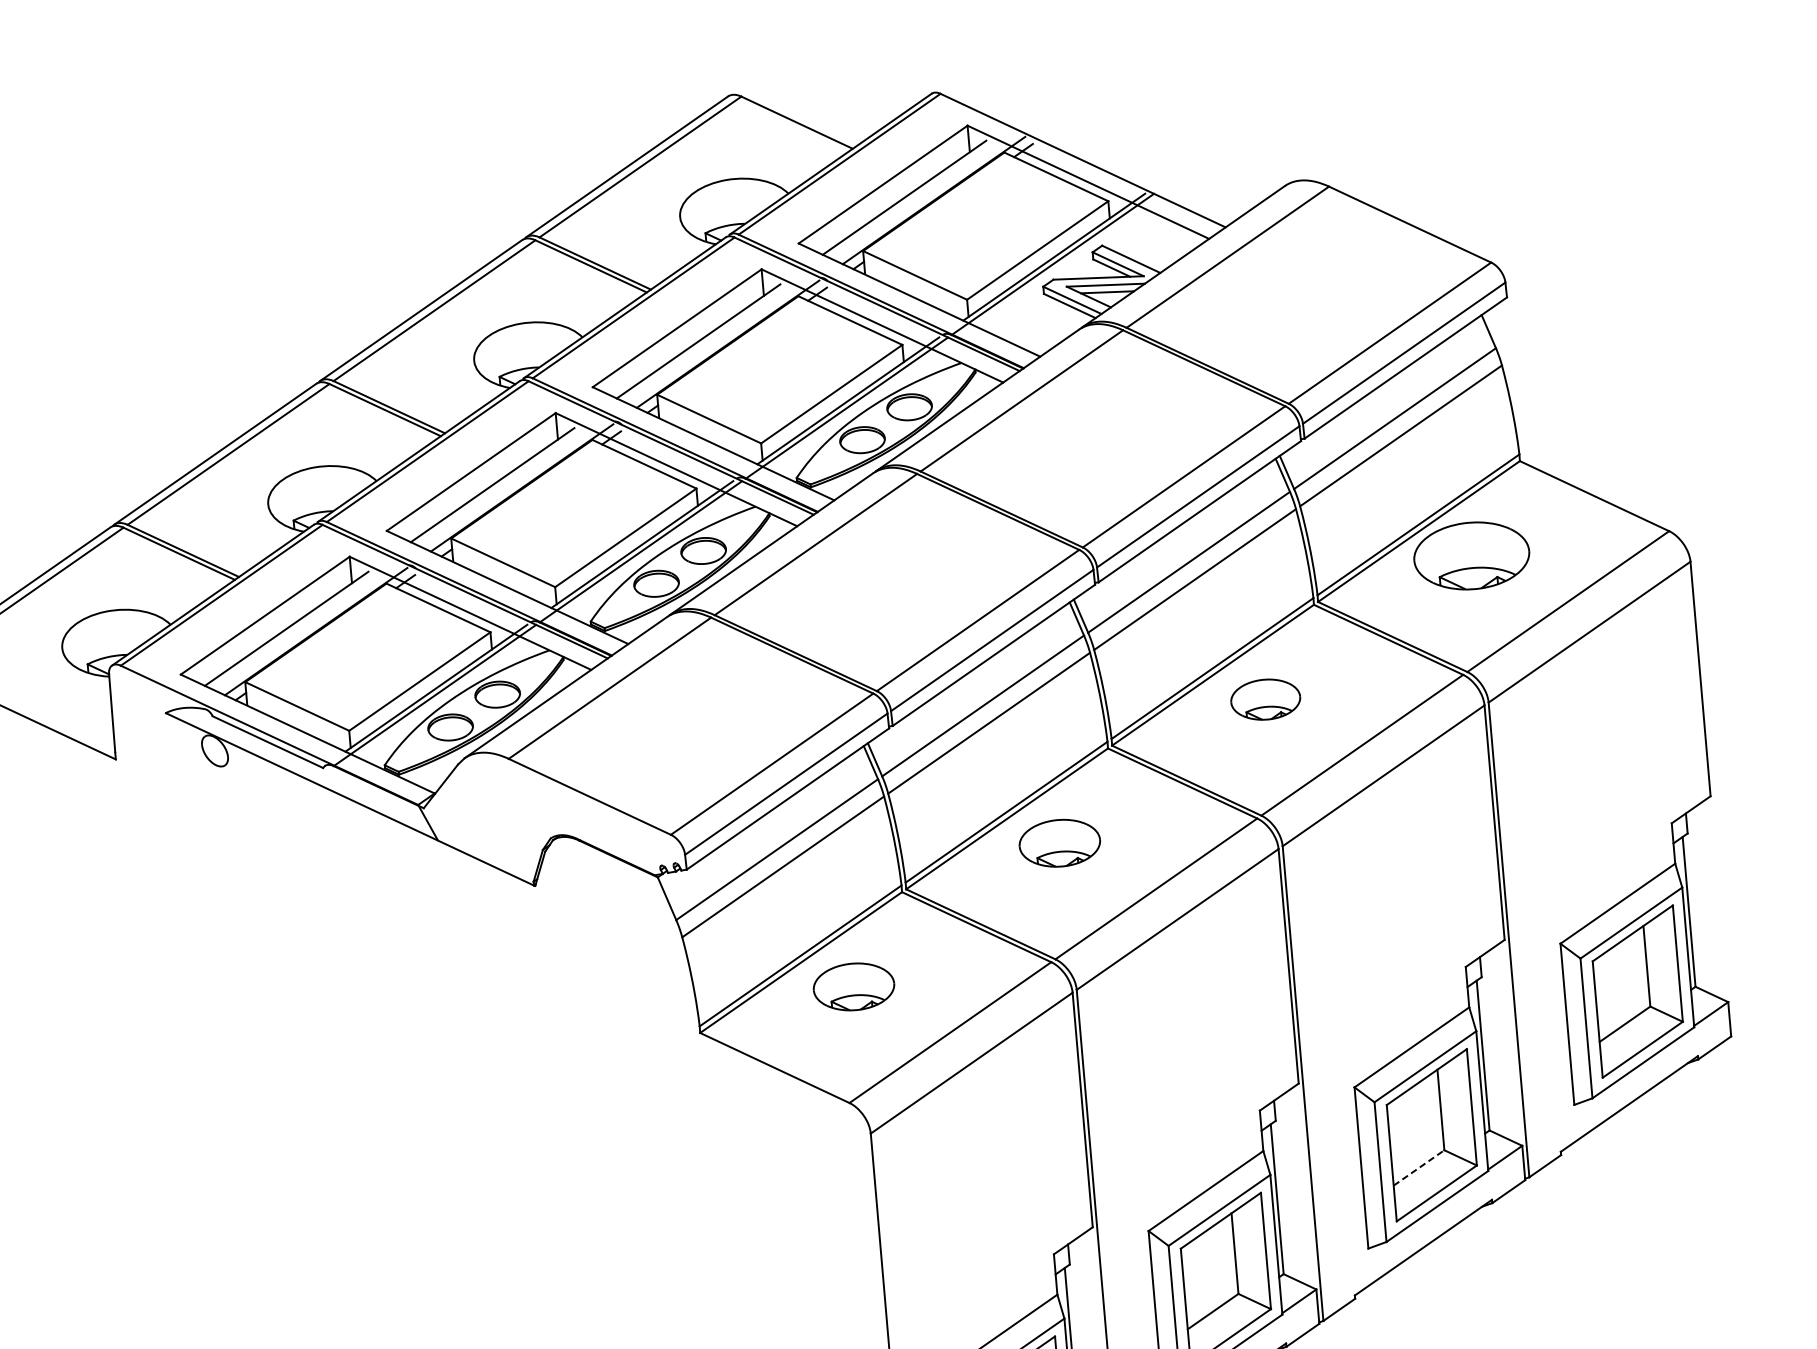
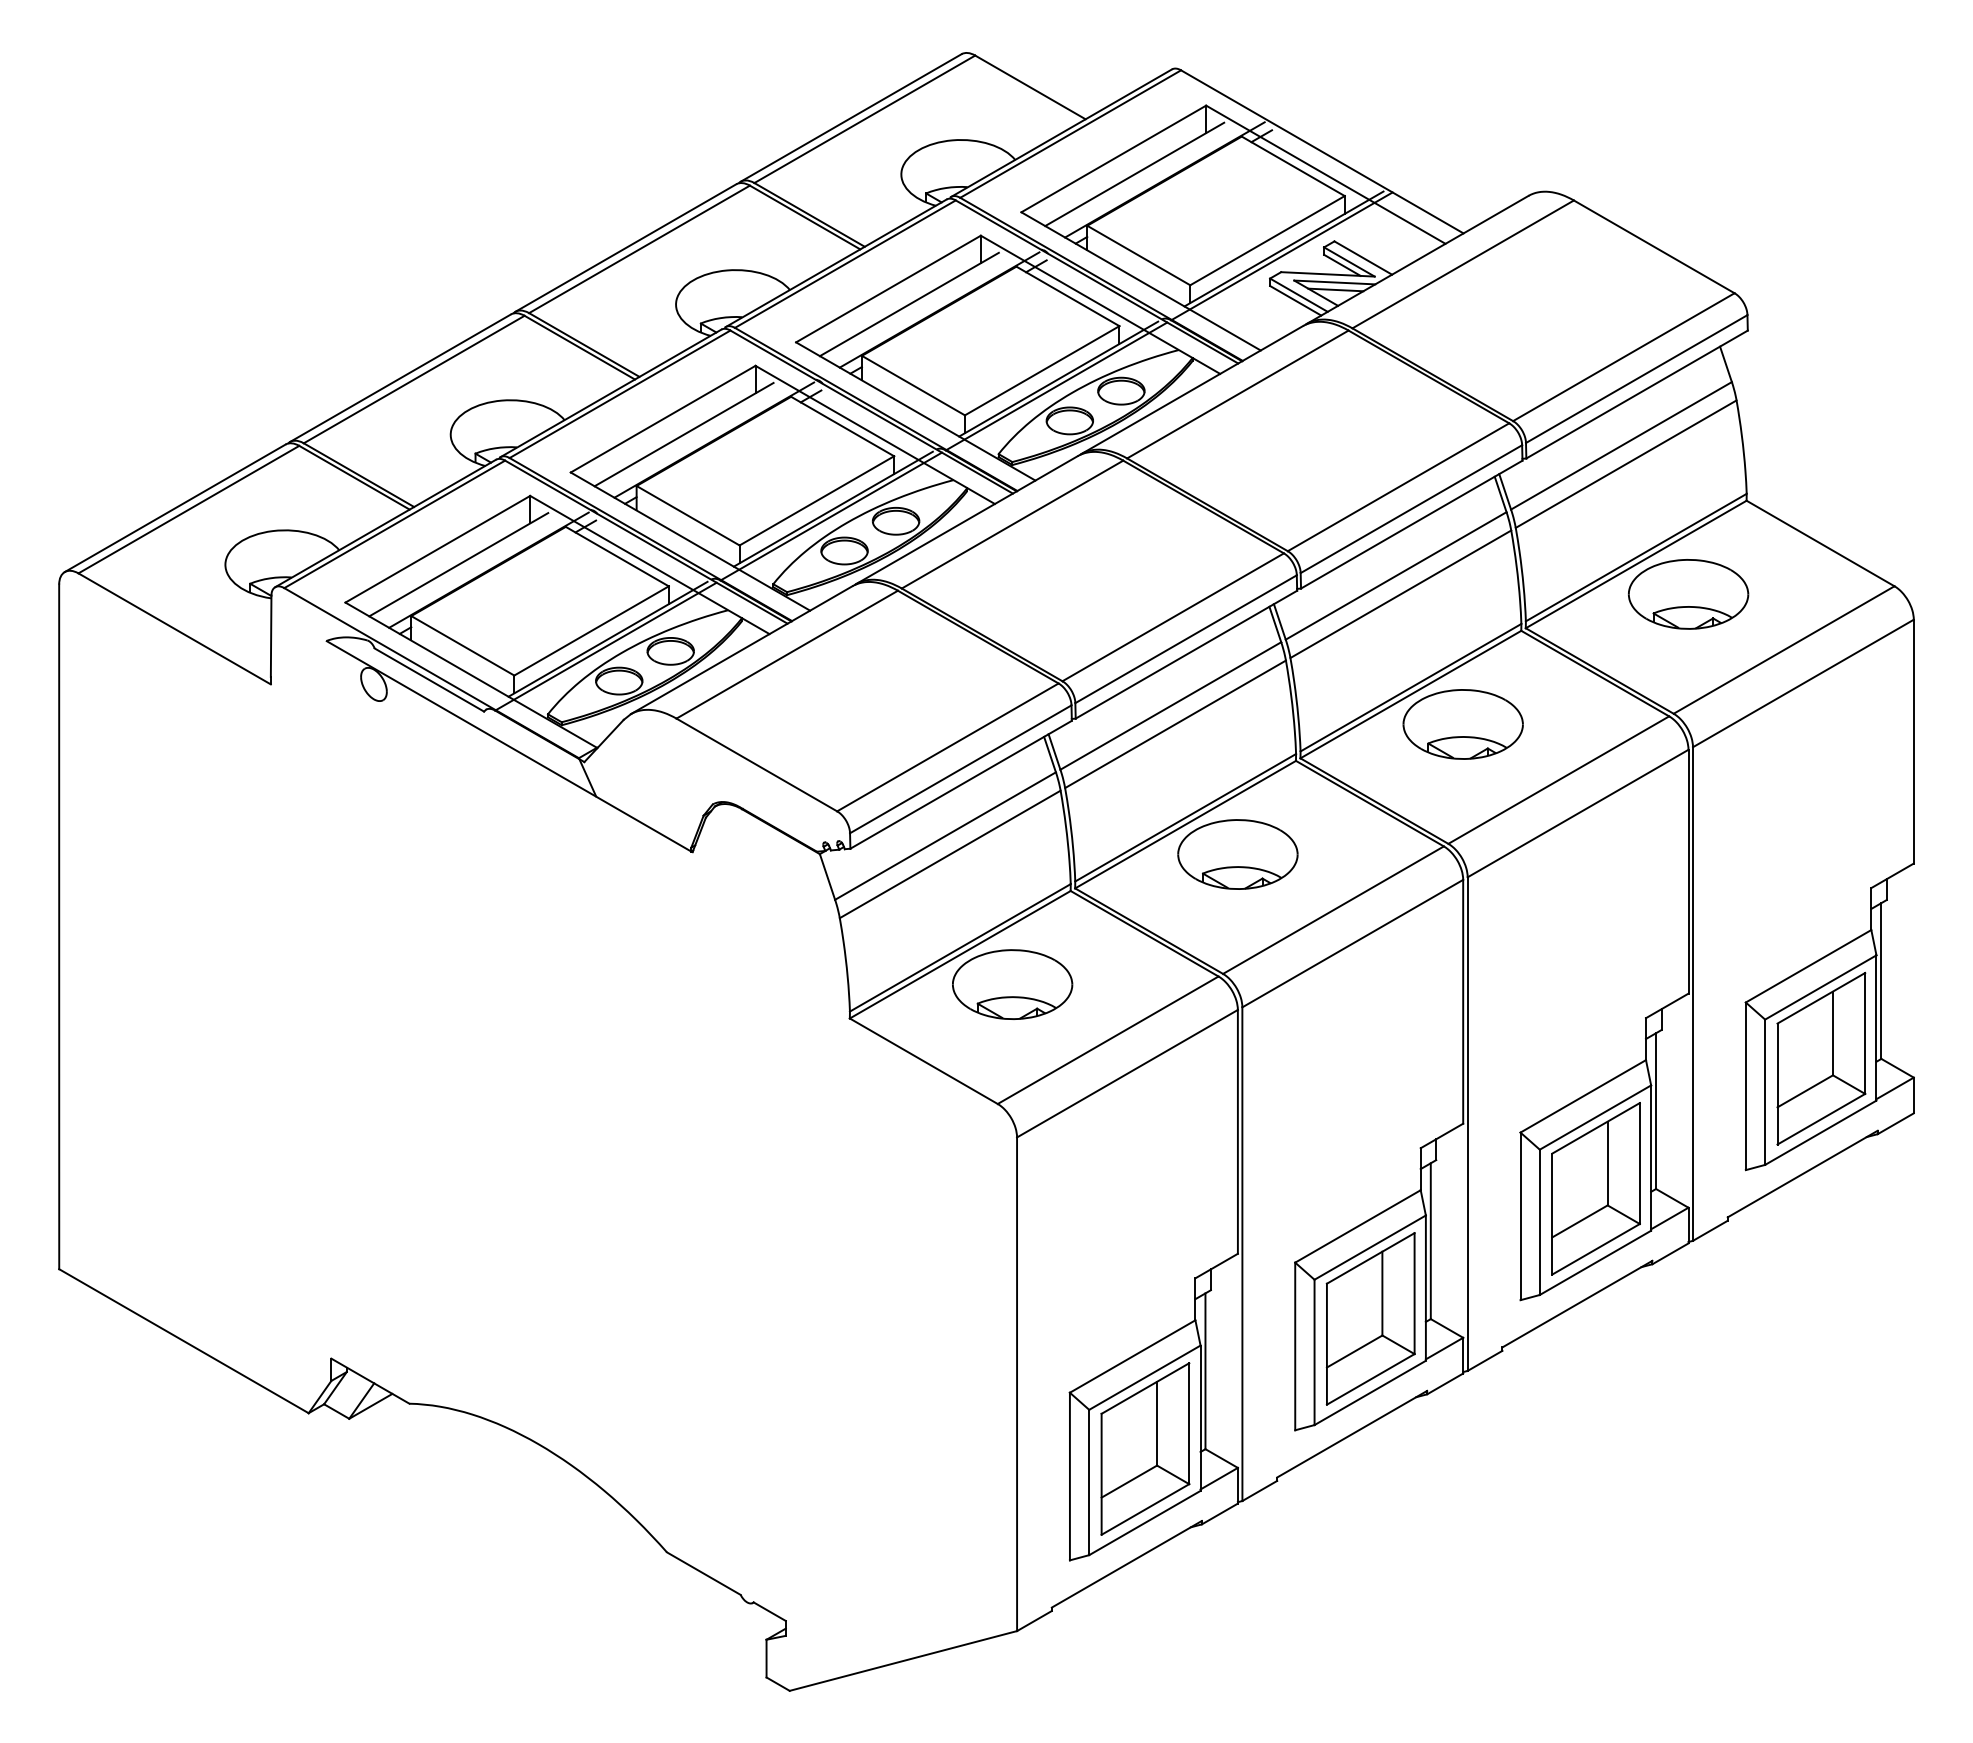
part: (1265, 699) -> (1462, 724), size x1.67
part: (1059, 843) -> (1237, 854), size x1.43
part: (853, 986) -> (1012, 984), size x1.43
line: (1419, 1167) -> (1580, 1221), dashed -> solid

